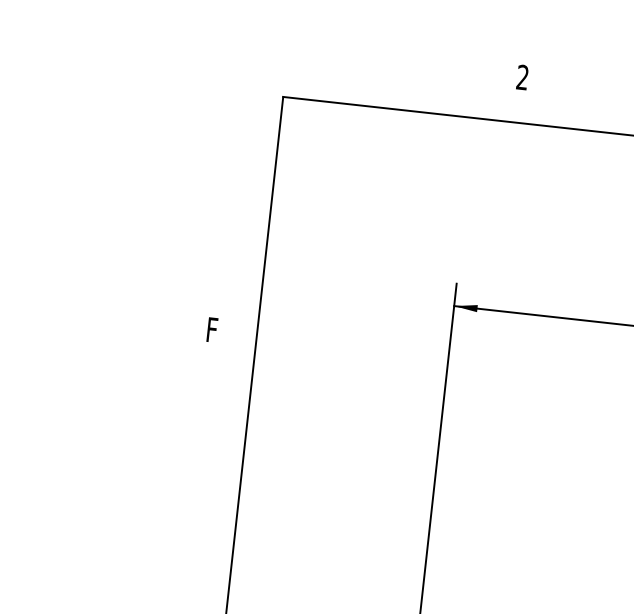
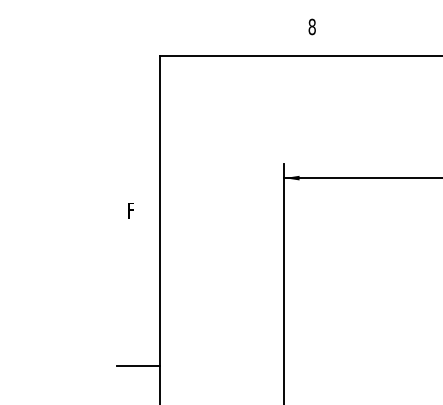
text: (521, 78) -> (311, 27), 2 -> 8
line: (197, 570) -> (138, 365), added

